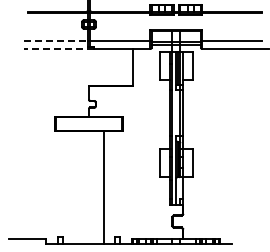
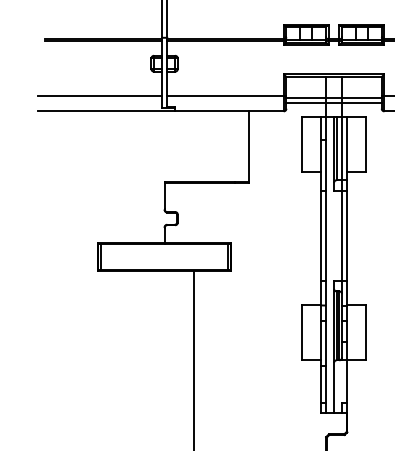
line: (56, 40) -> (101, 94), dashed -> solid
line: (58, 49) -> (105, 112), dashed -> solid

